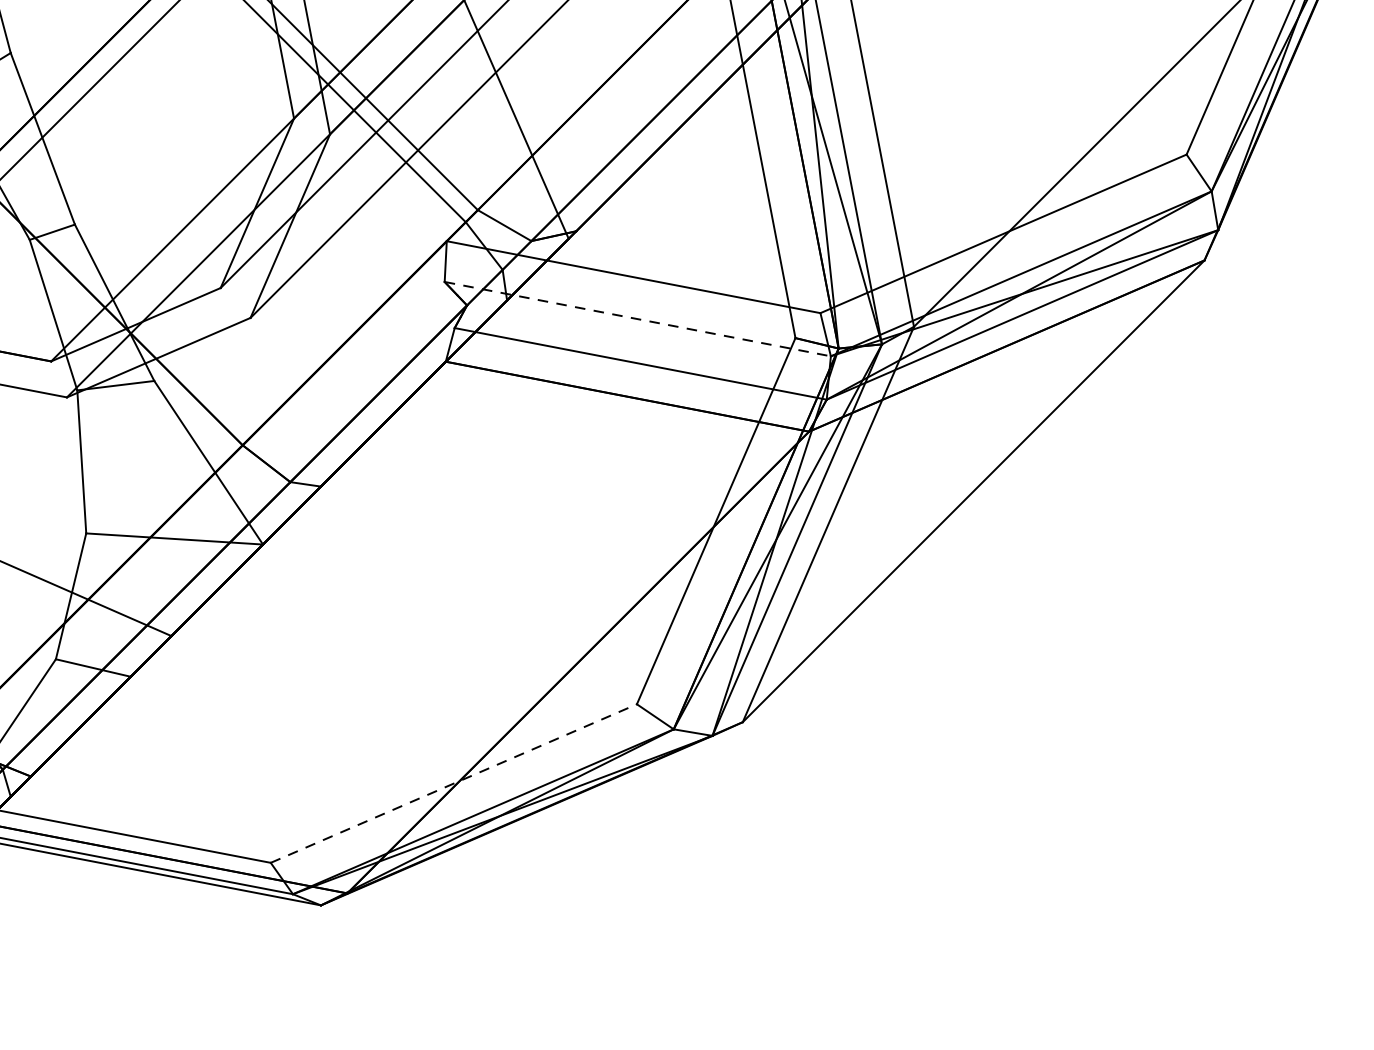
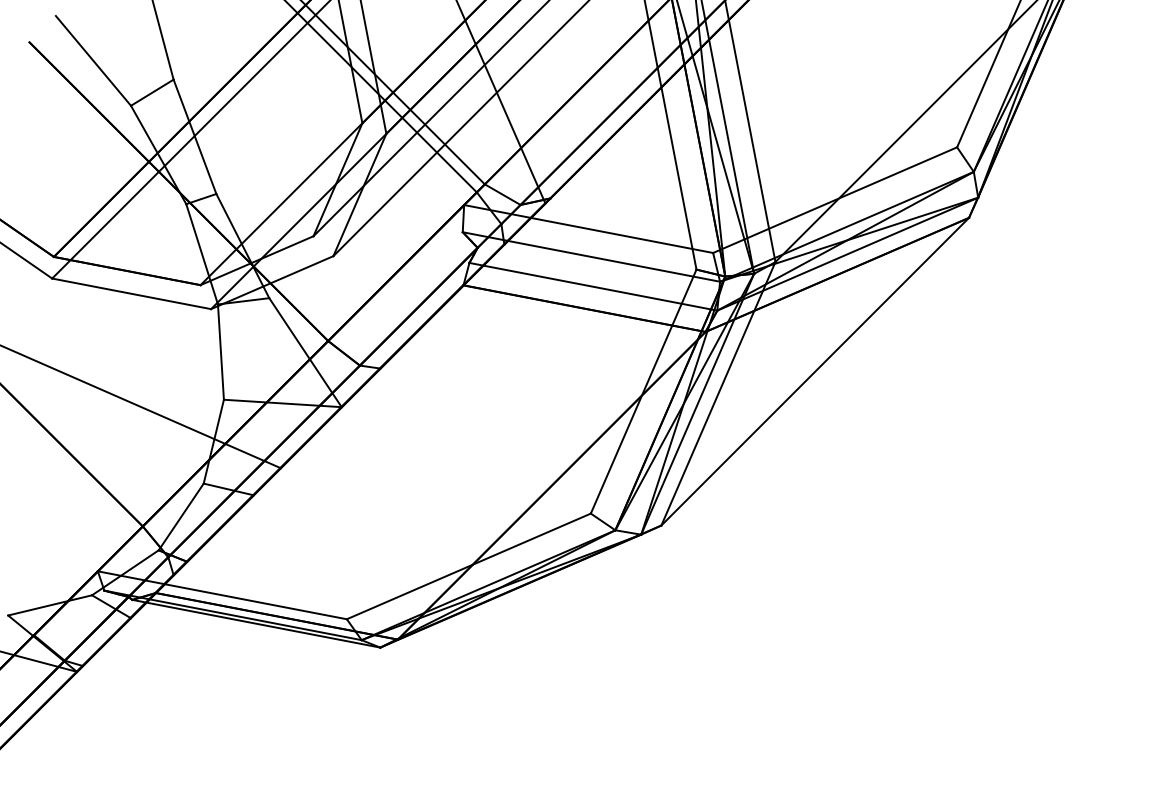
line: (637, 319) -> (591, 257), dashed -> solid
line: (453, 783) -> (468, 566), dashed -> solid

